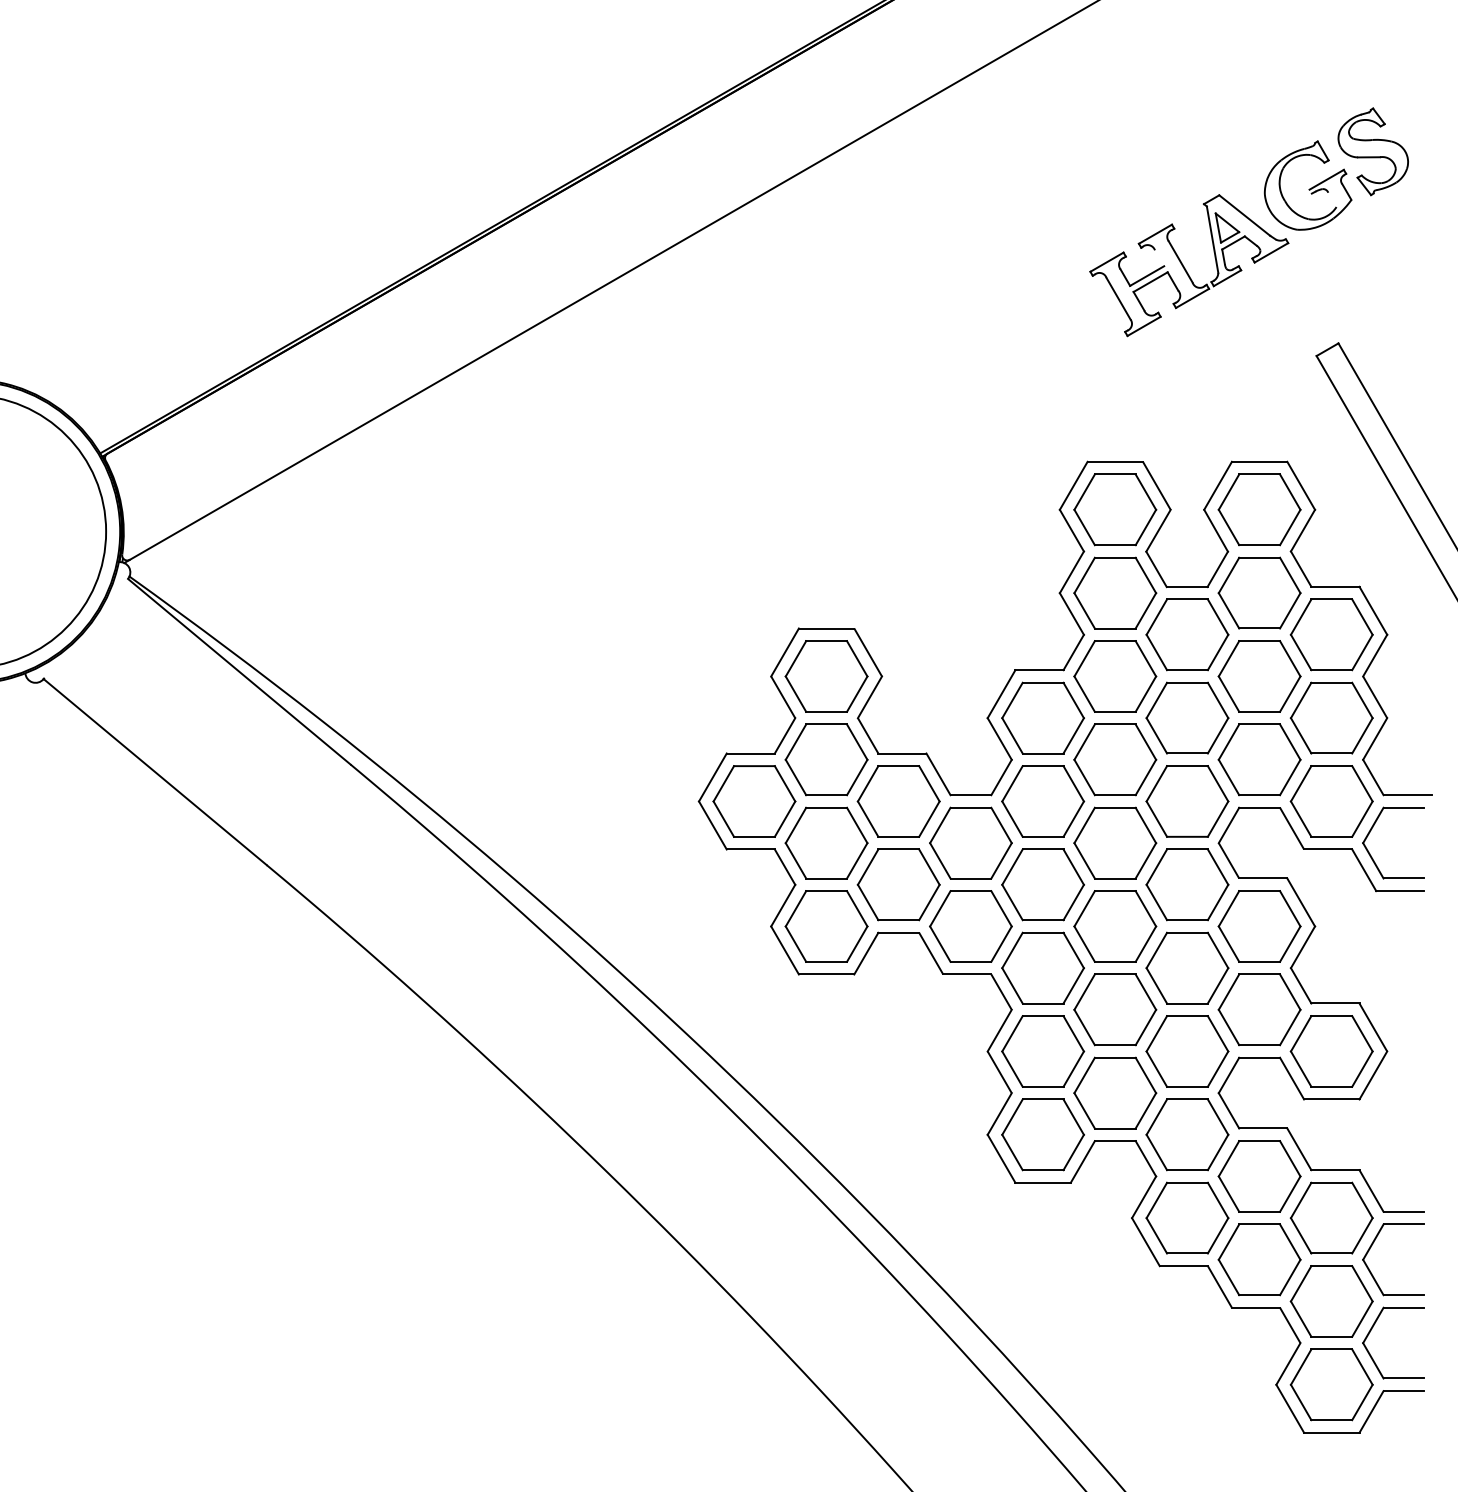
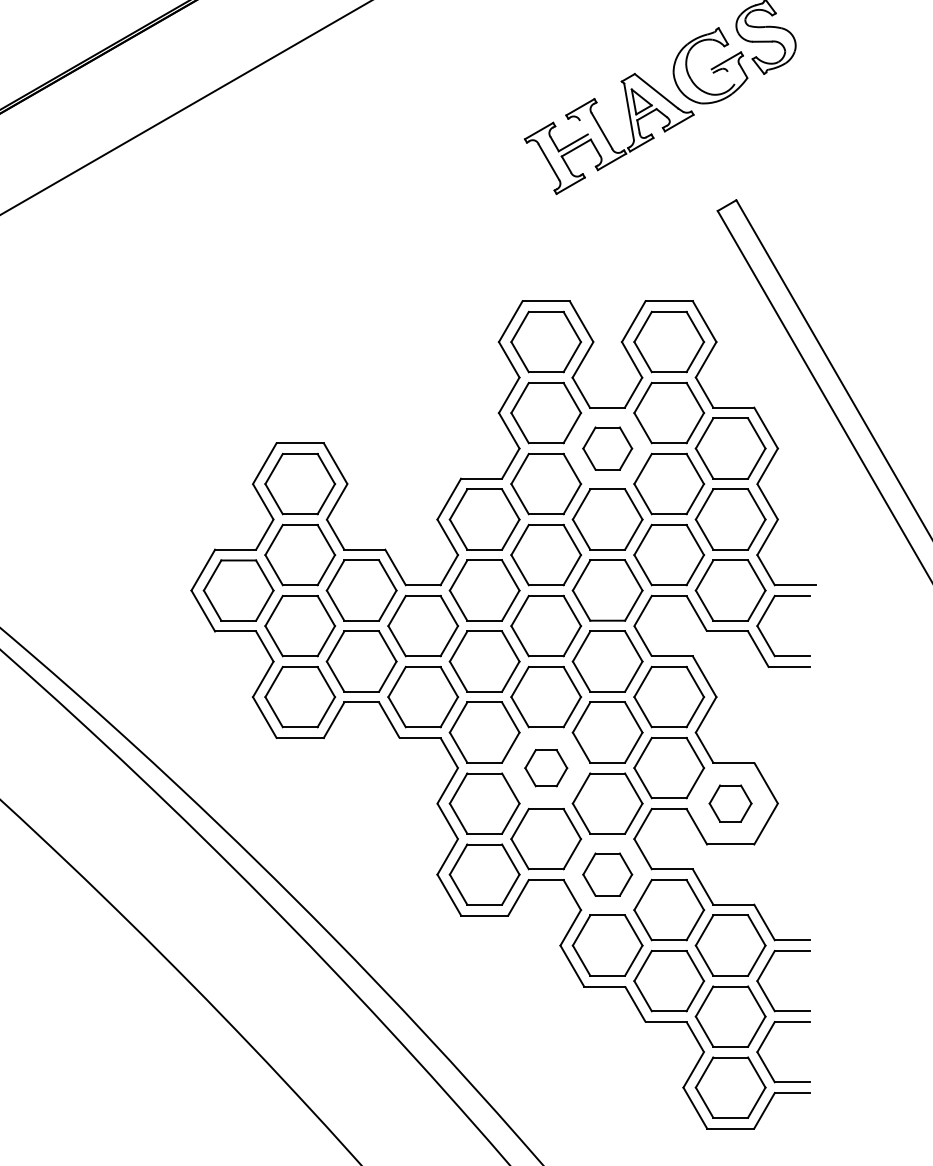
part: (1187, 634) -> (607, 448), size x0.7
part: (1115, 1009) -> (546, 767), size x0.6
part: (1331, 1051) -> (730, 803), size x0.6
part: (1187, 1134) -> (607, 874), size x0.7

